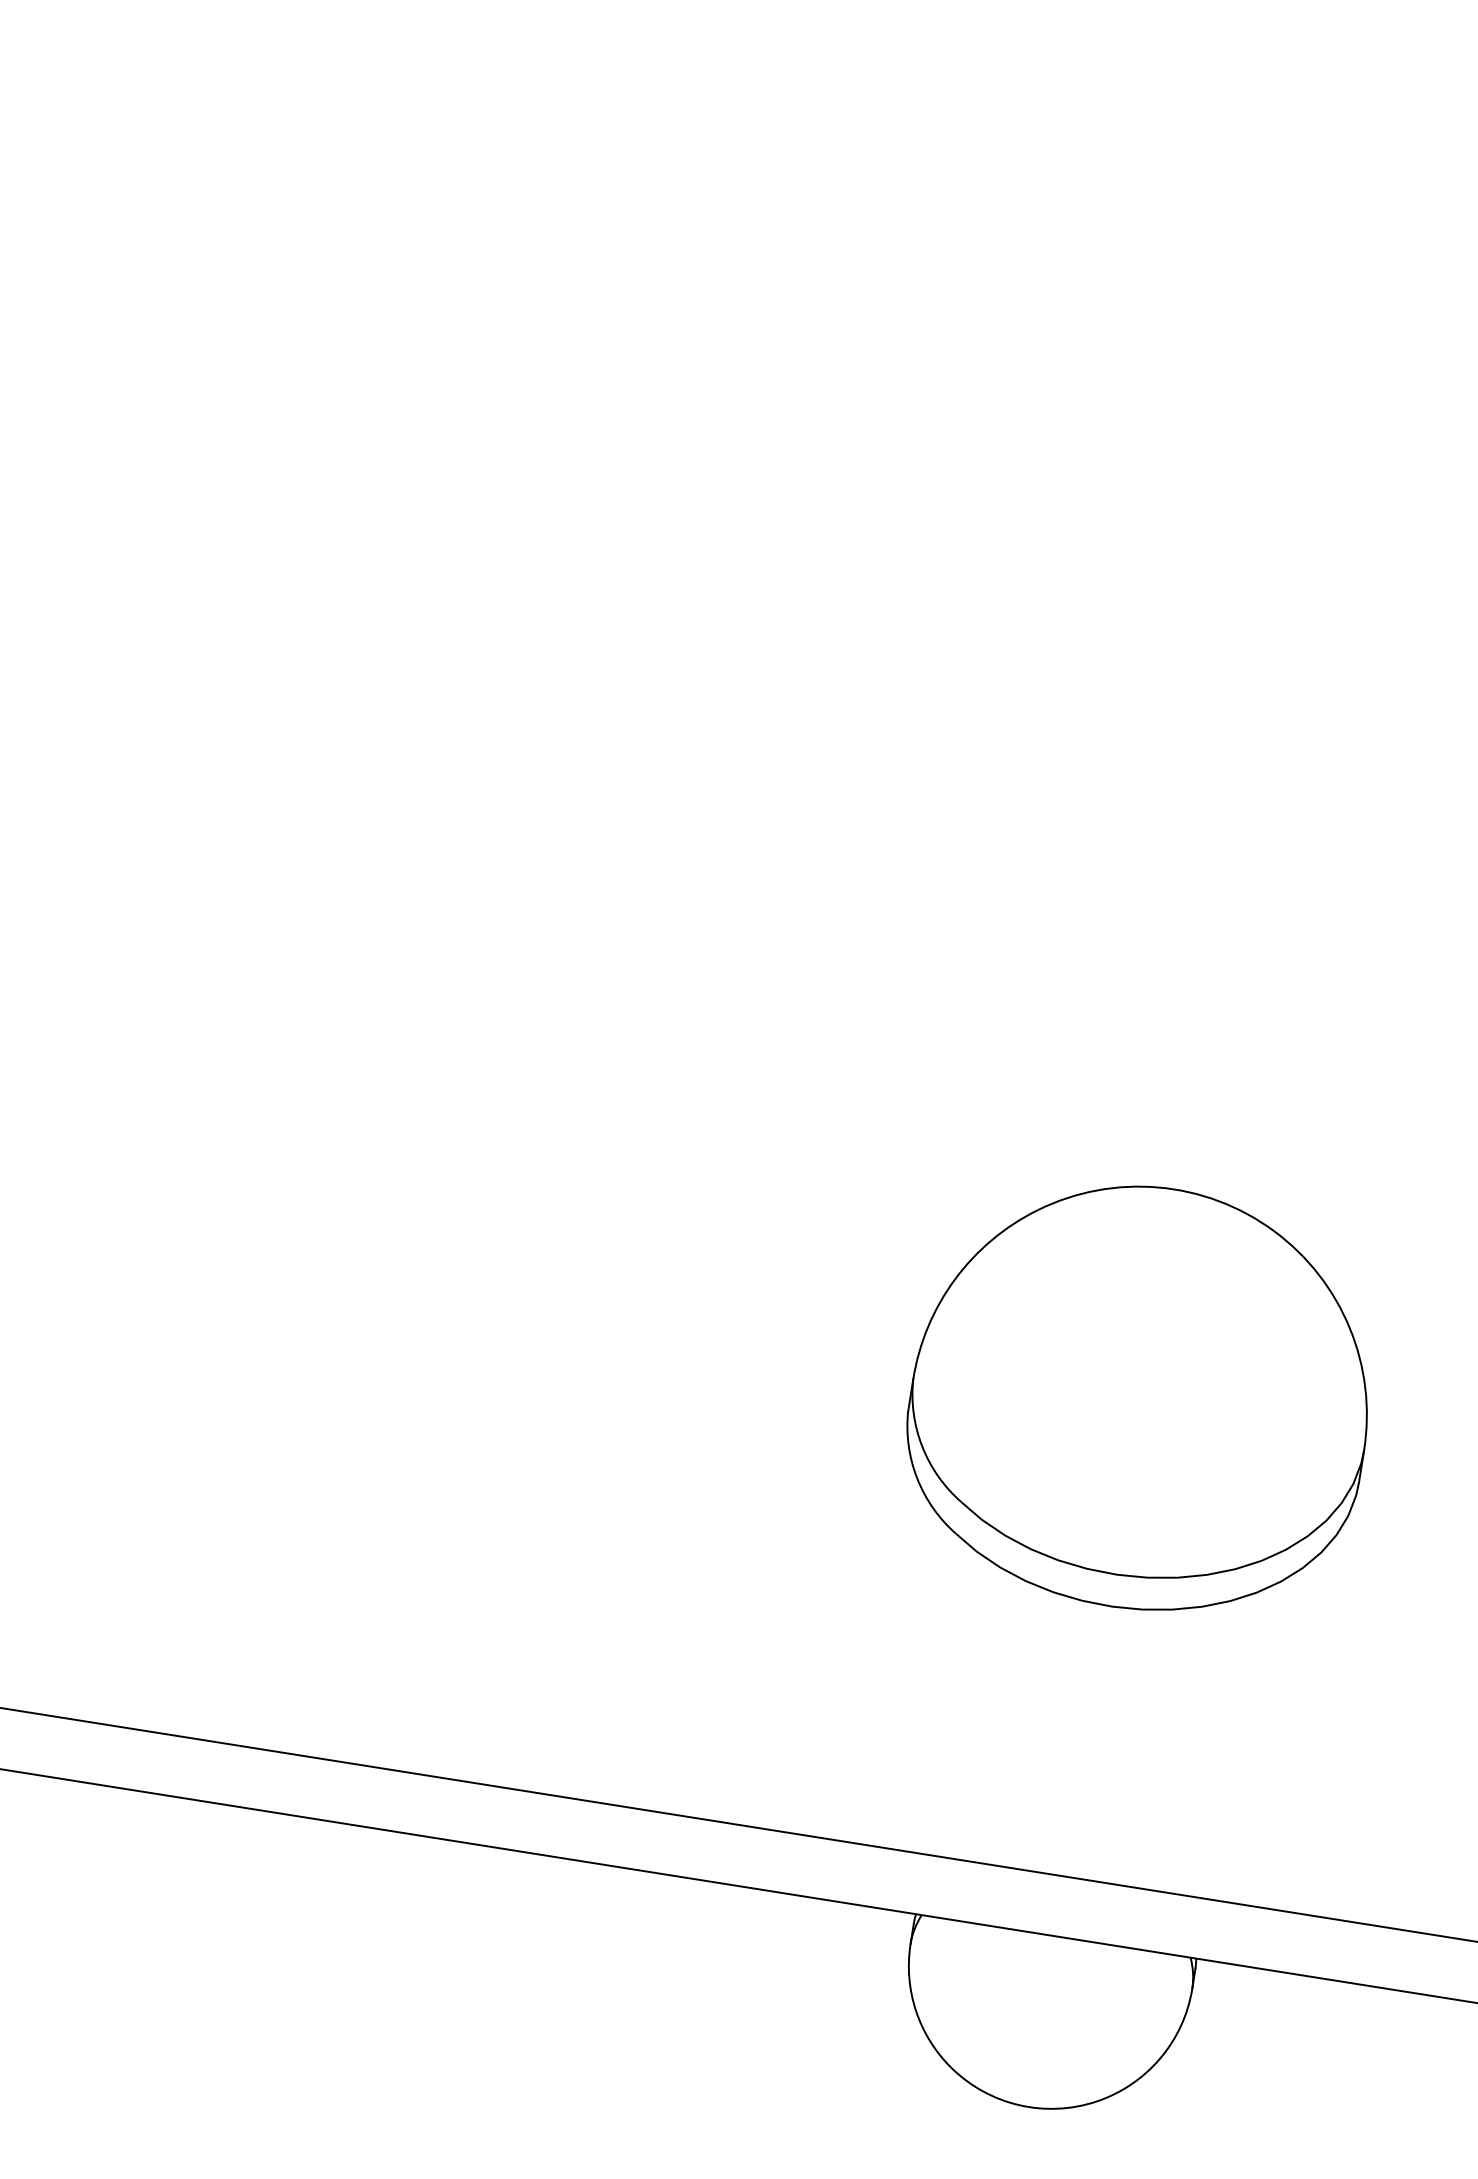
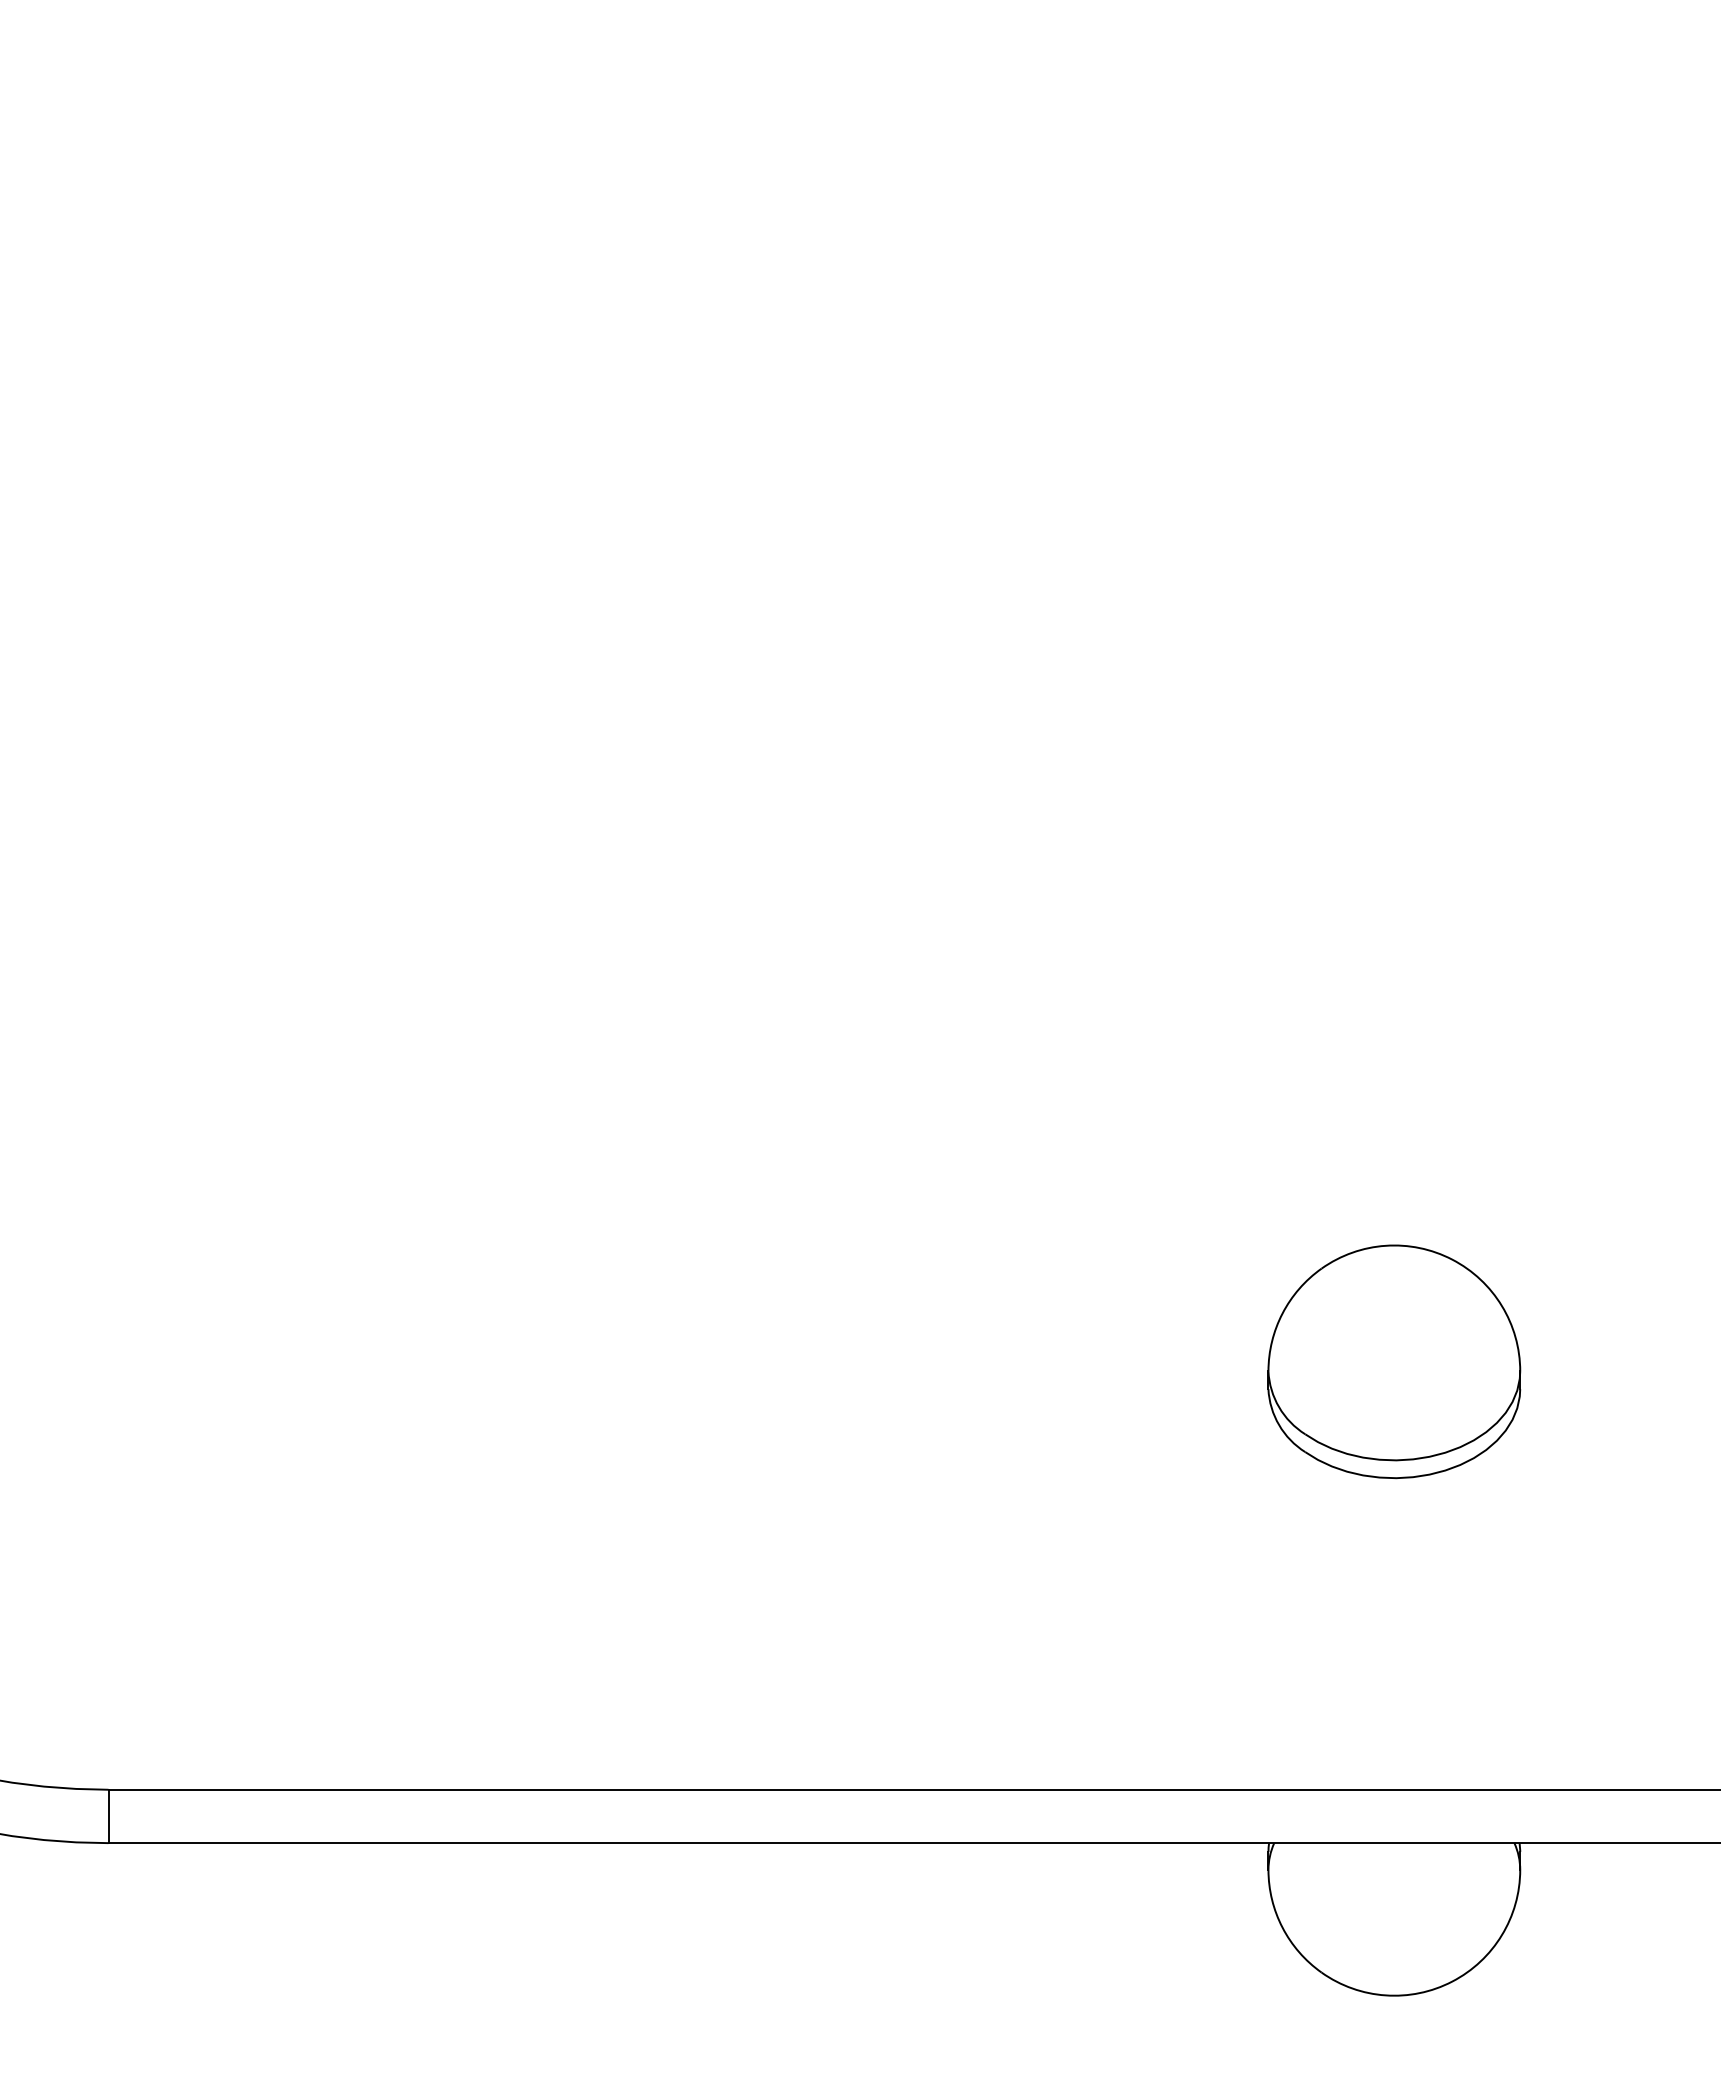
part: (1141, 1397) -> (1394, 1361), size x0.62

